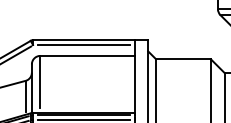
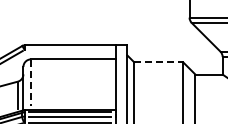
line: (84, 44) -> (70, 49), removed
line: (184, 59) -> (159, 62), solid -> dashed
line: (40, 82) -> (31, 83), solid -> dashed

